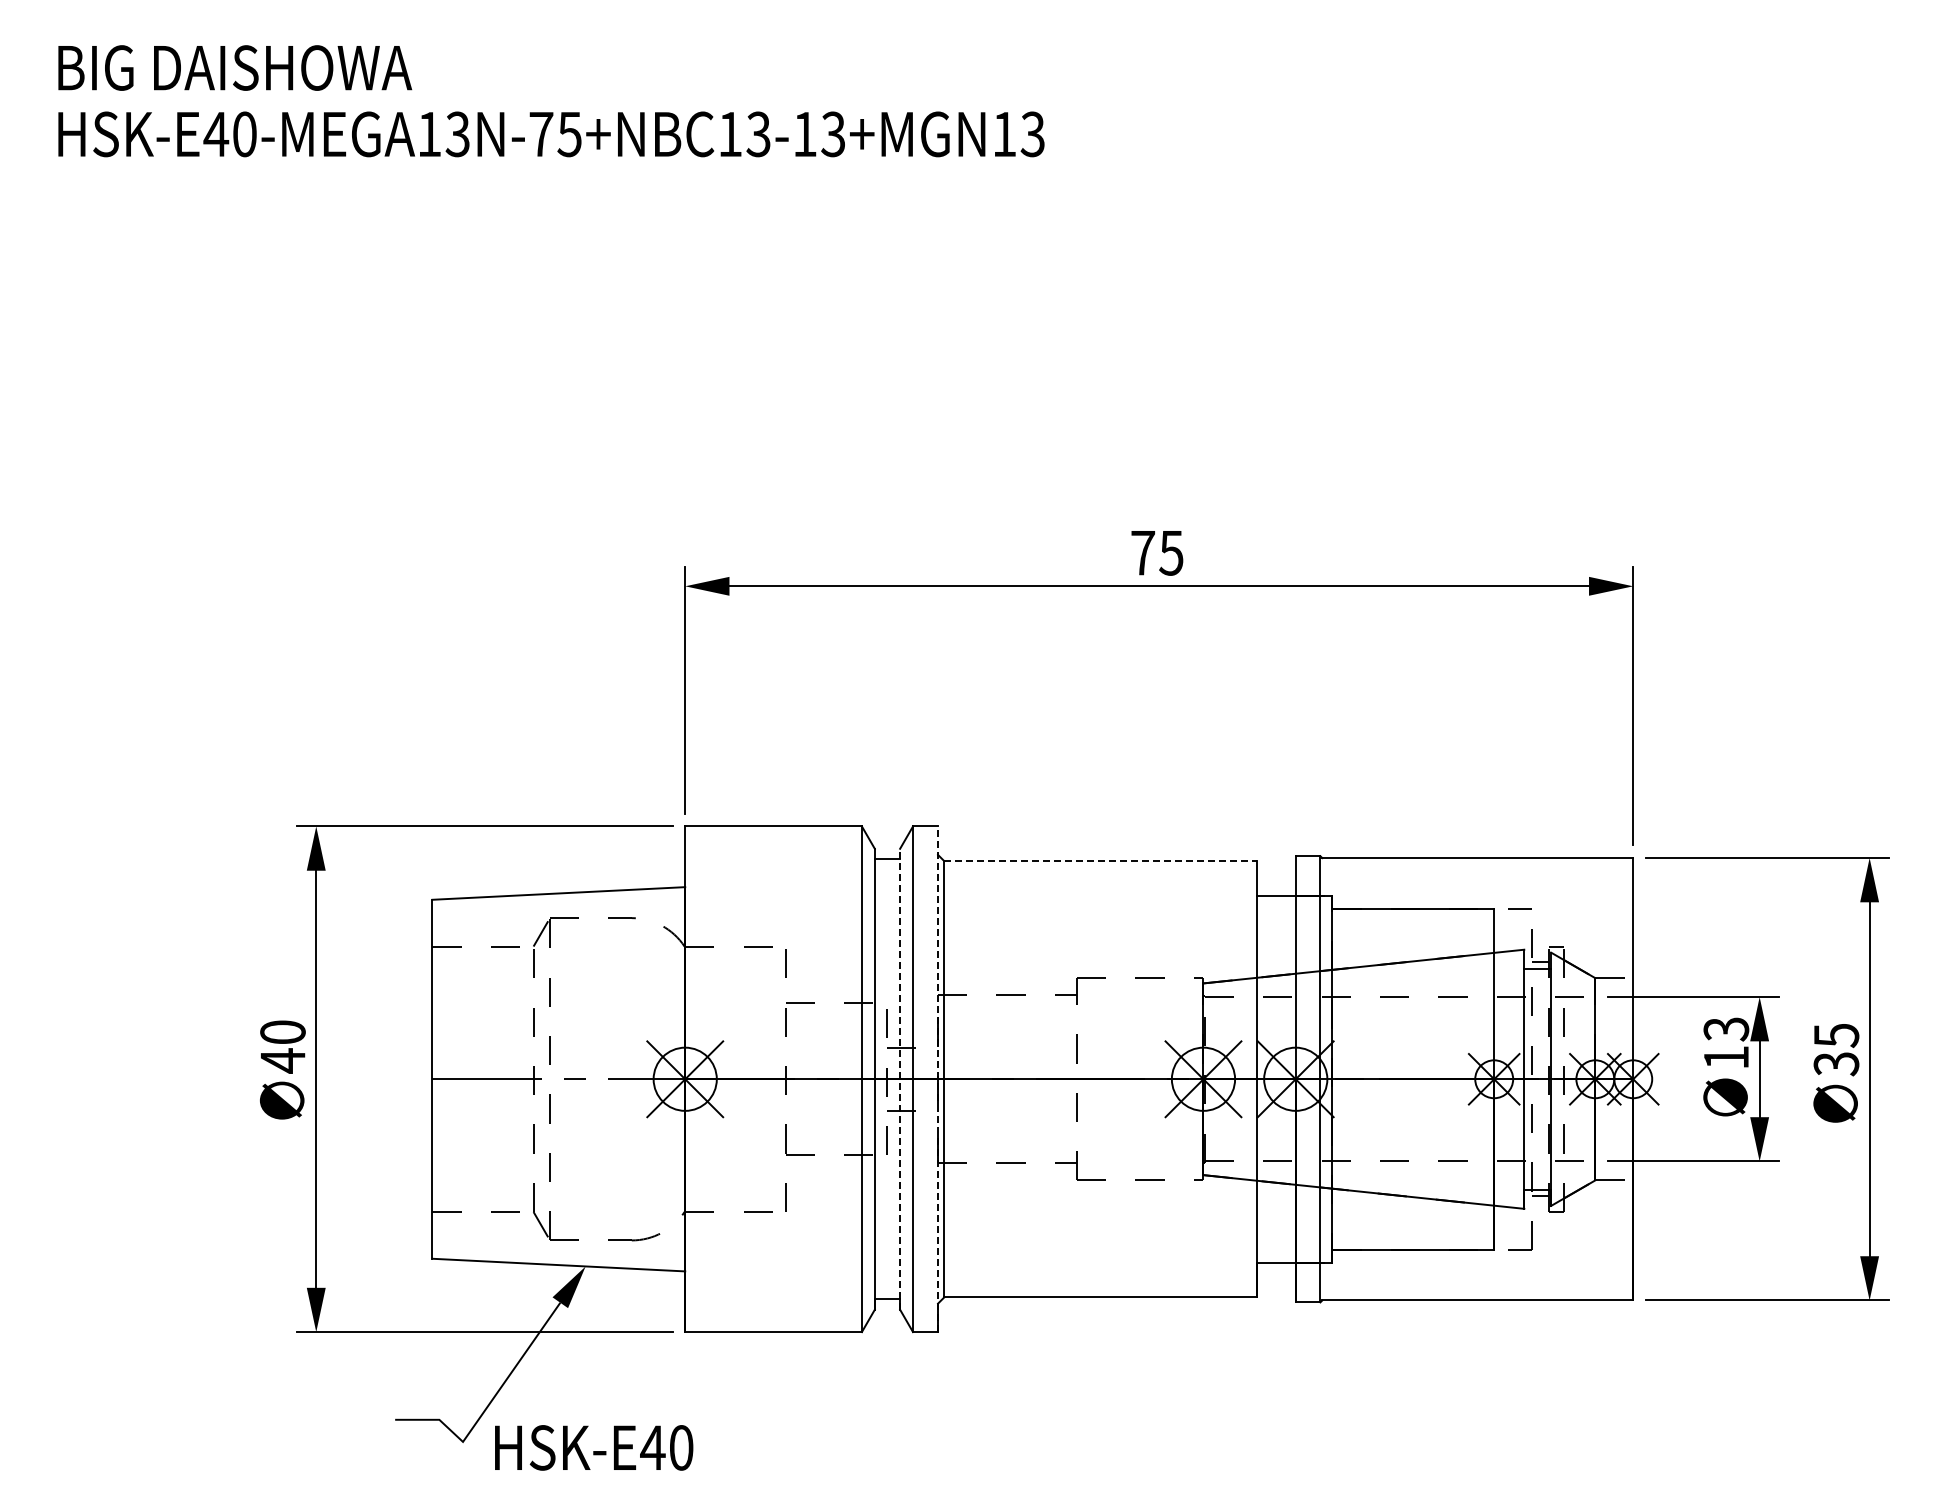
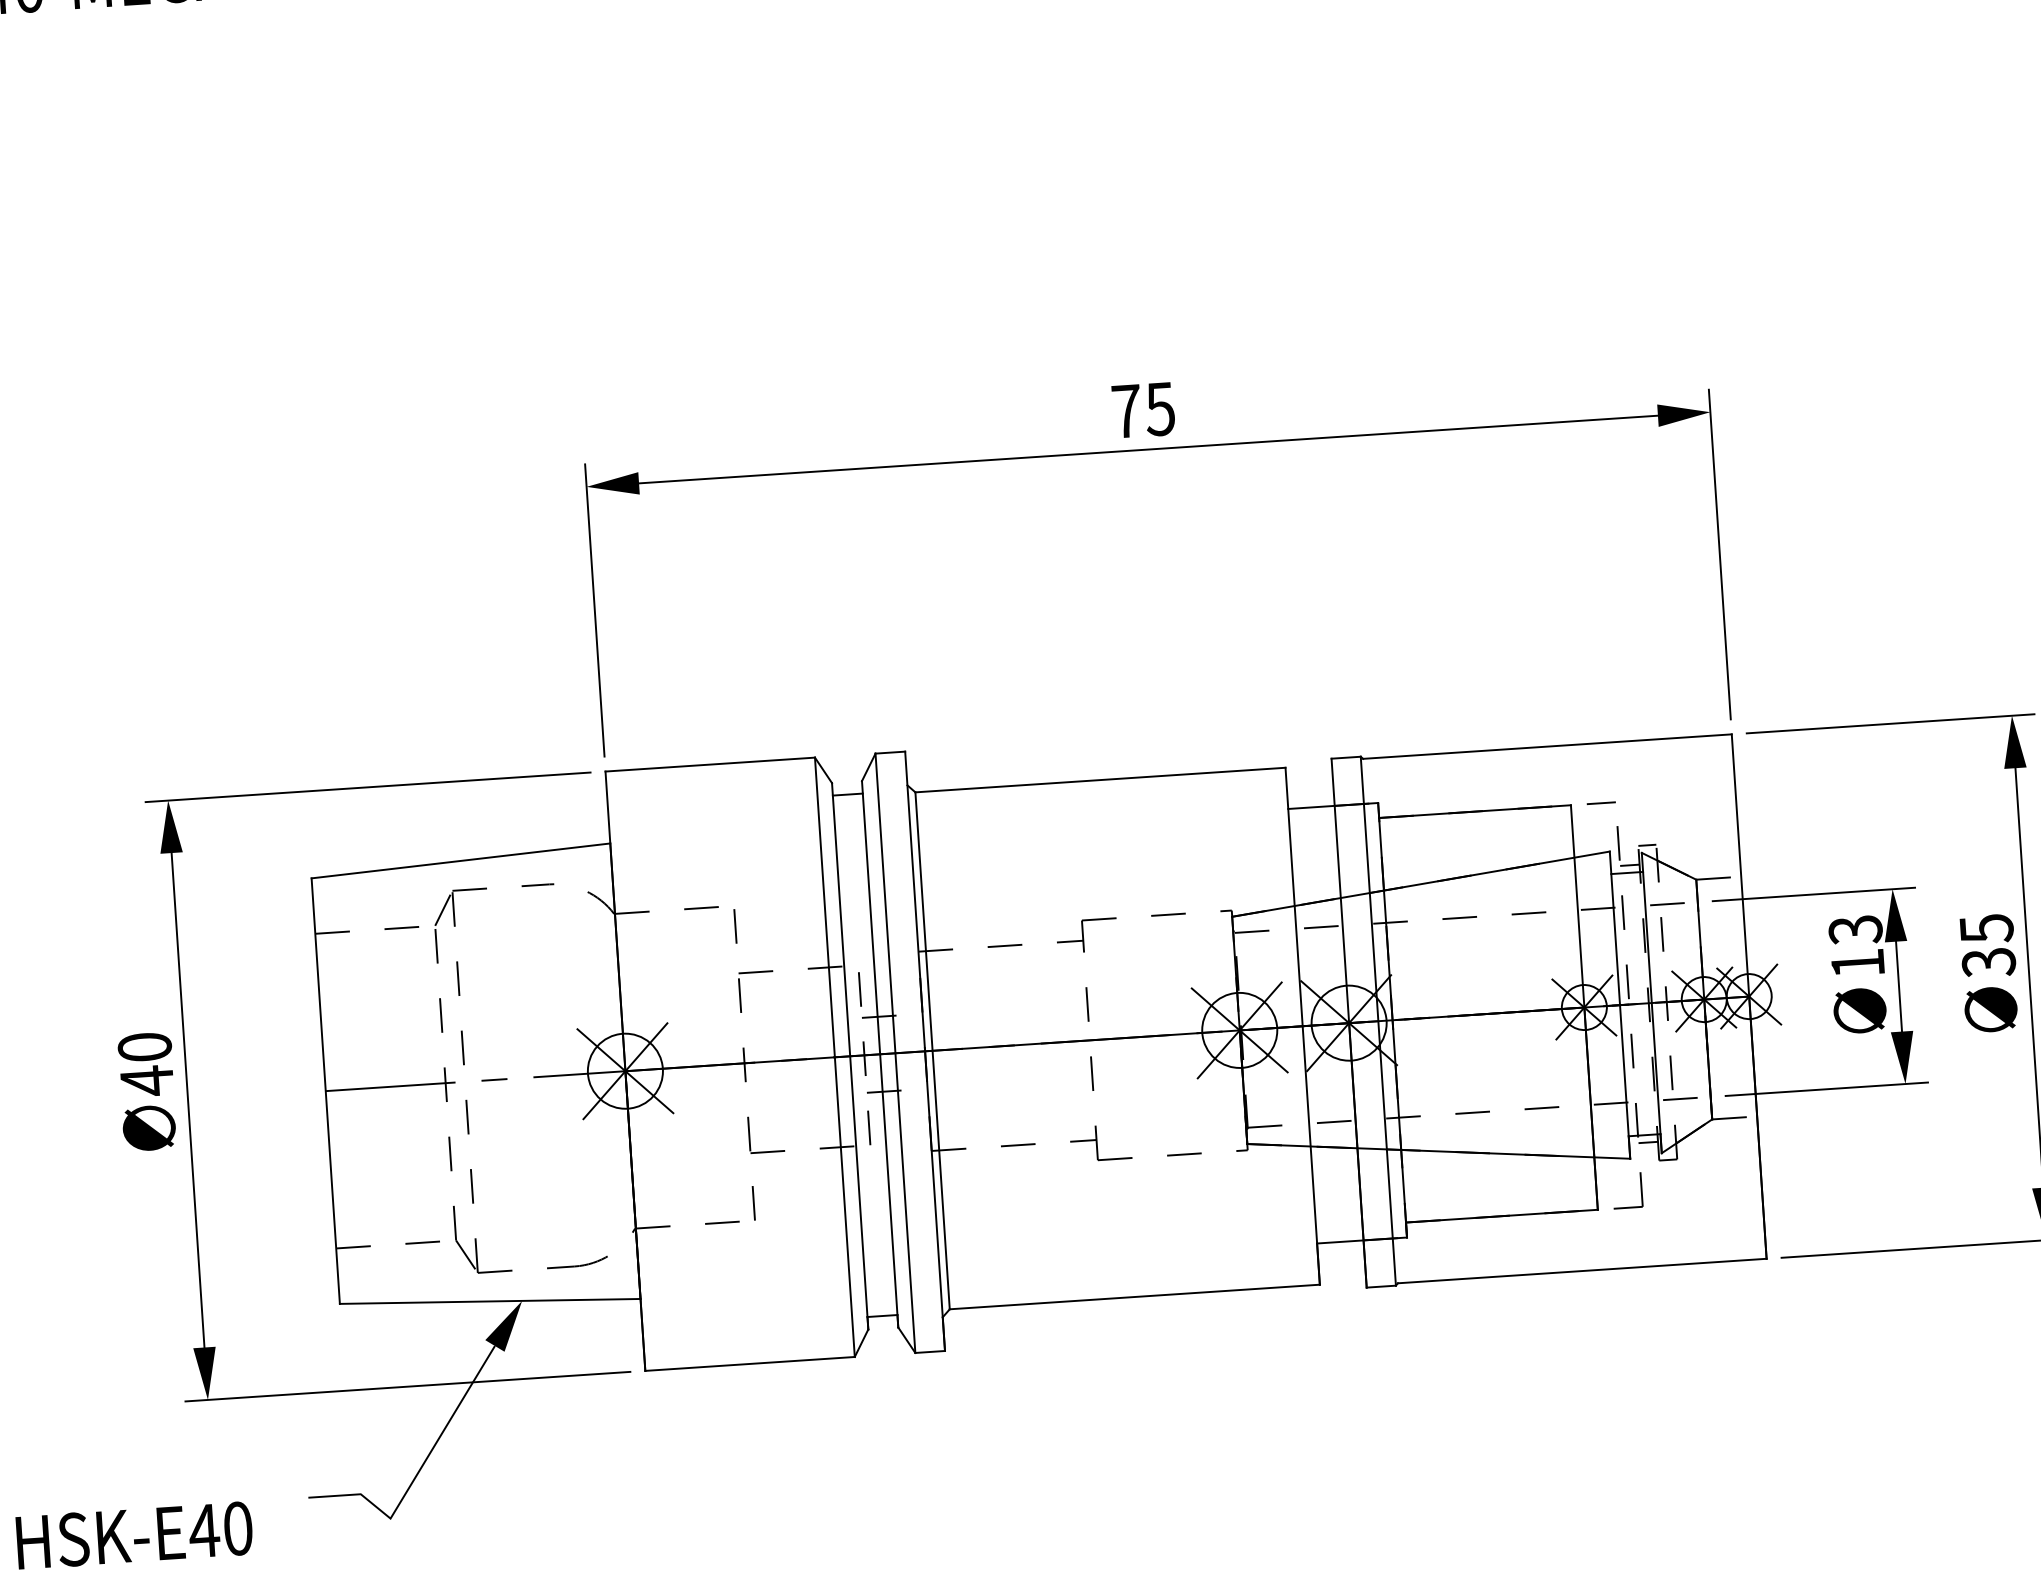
line: (1100, 861) -> (1100, 780), dashed -> solid
line: (900, 1078) -> (880, 1053), dashed -> solid
line: (938, 1079) -> (925, 1051), dashed -> solid
text: (594, 1447) -> (135, 1535), moved

